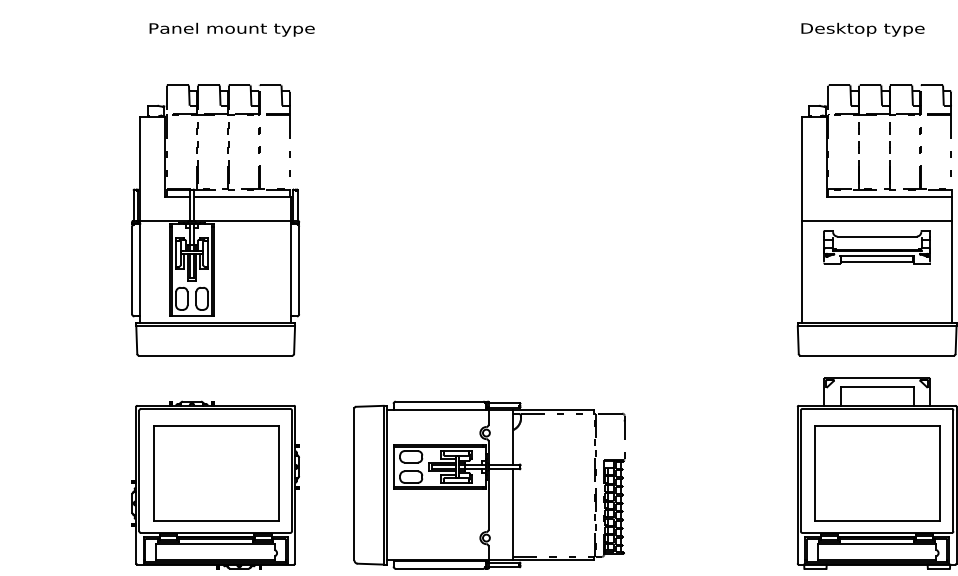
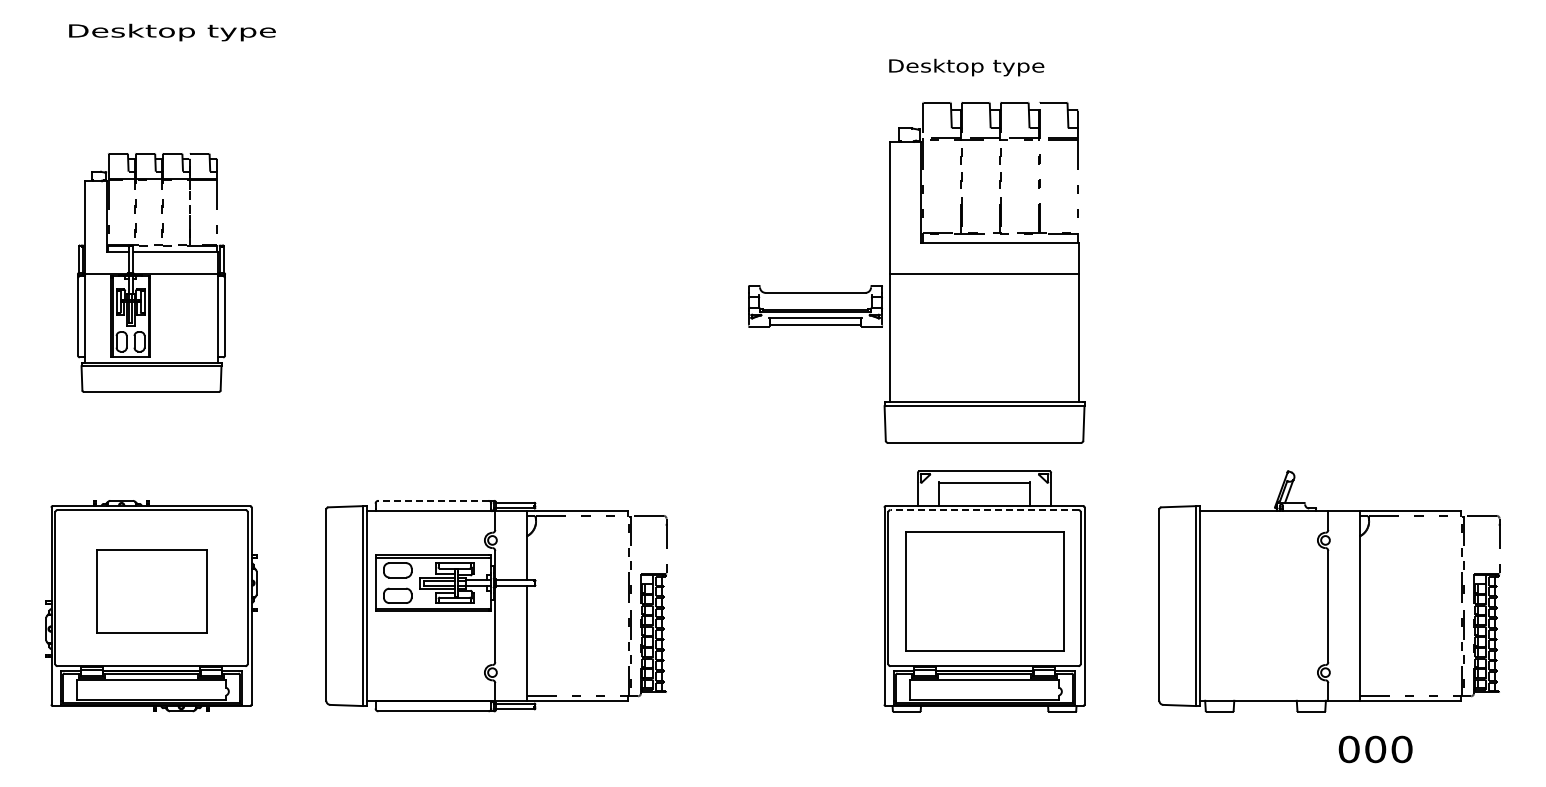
text: (232, 29) -> (172, 32), Panel mount type -> Desktop type
text: (862, 29) -> (966, 67), moved
part: (215, 220) -> (151, 272), size x0.7
part: (877, 247) -> (815, 306), moved
line: (439, 401) -> (433, 500), solid -> dashed
line: (877, 409) -> (984, 510), solid -> dashed
part: (215, 473) -> (151, 591), size x0.7

